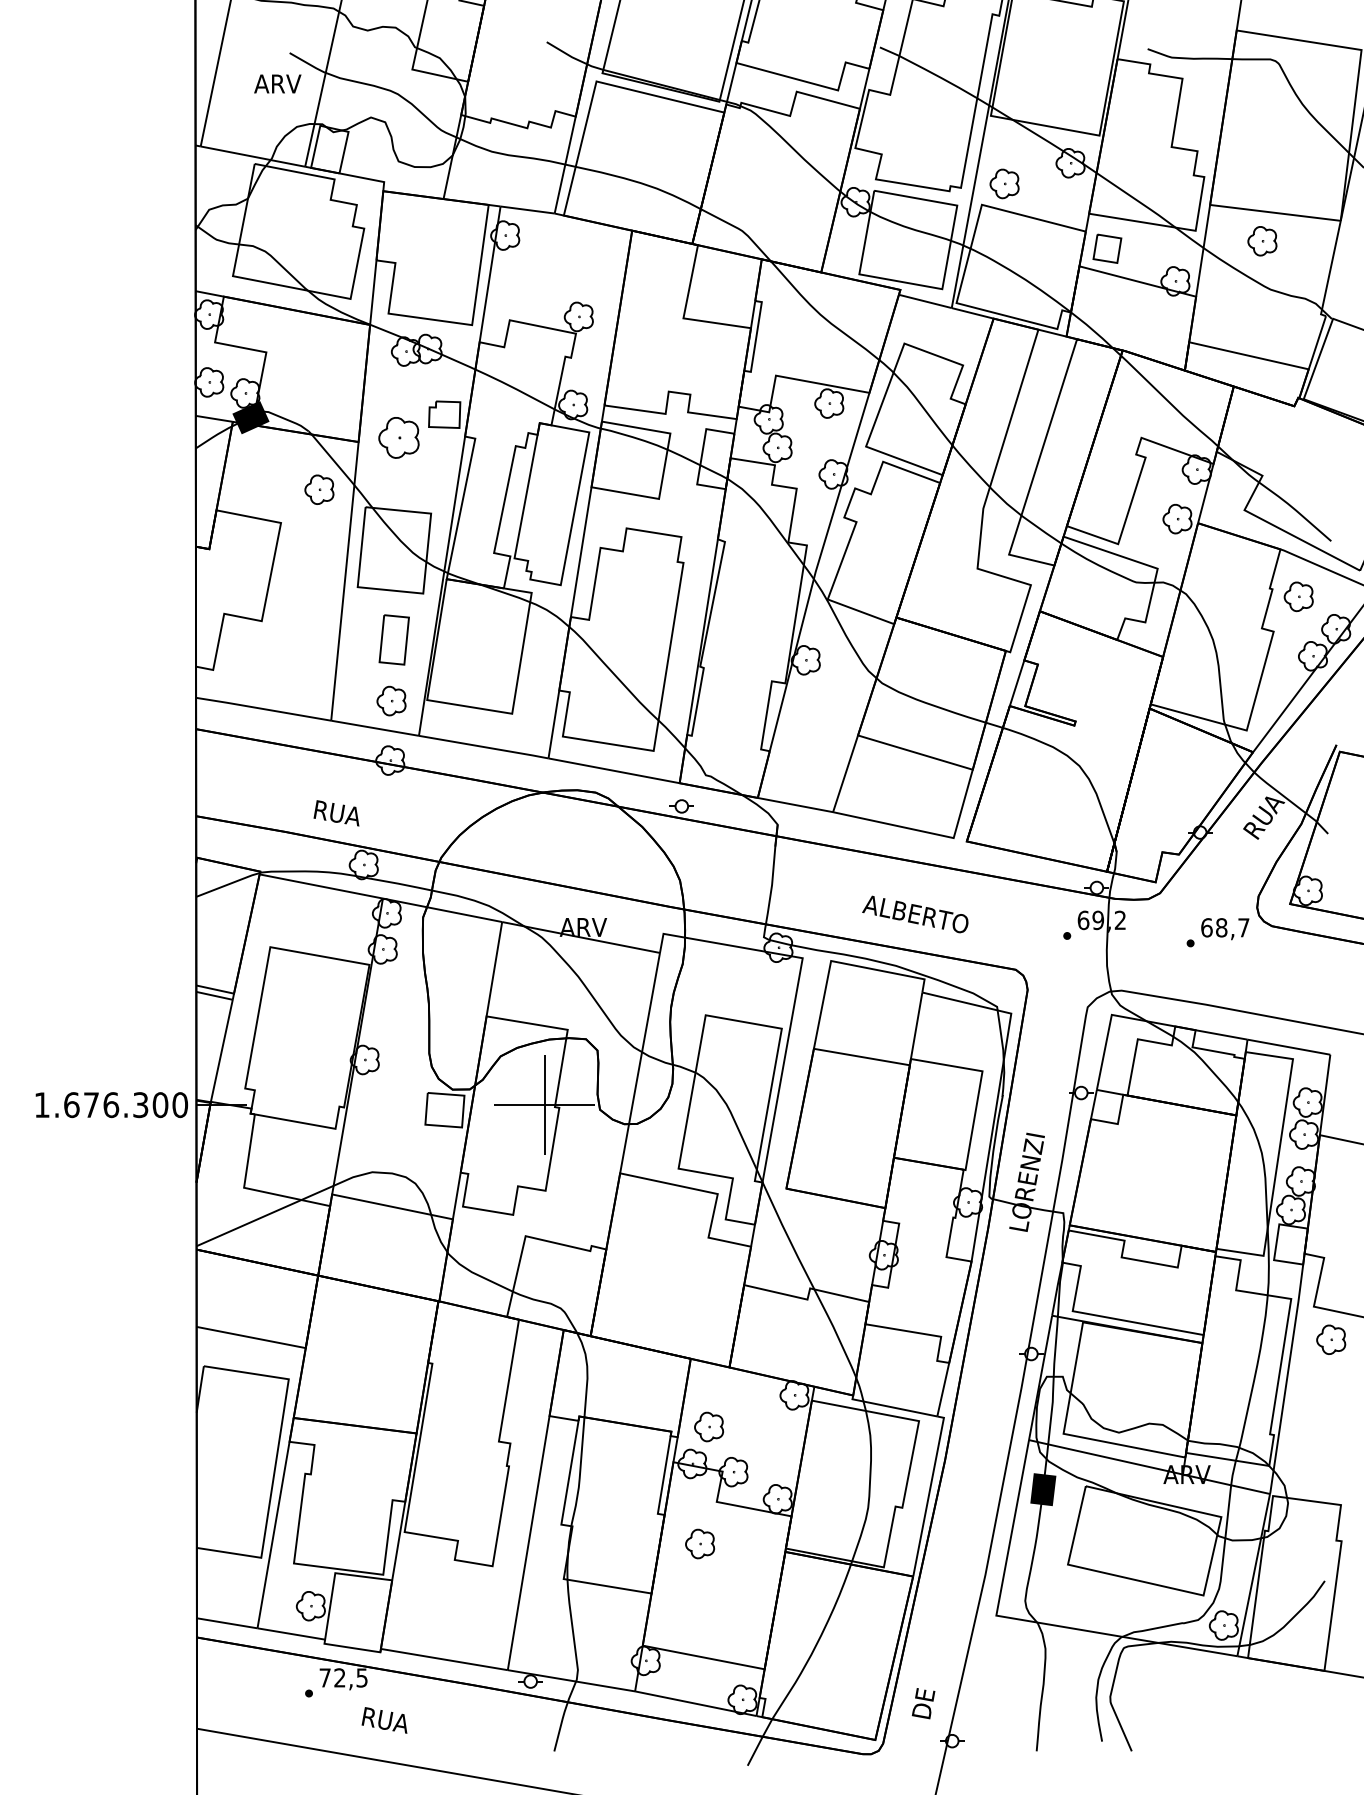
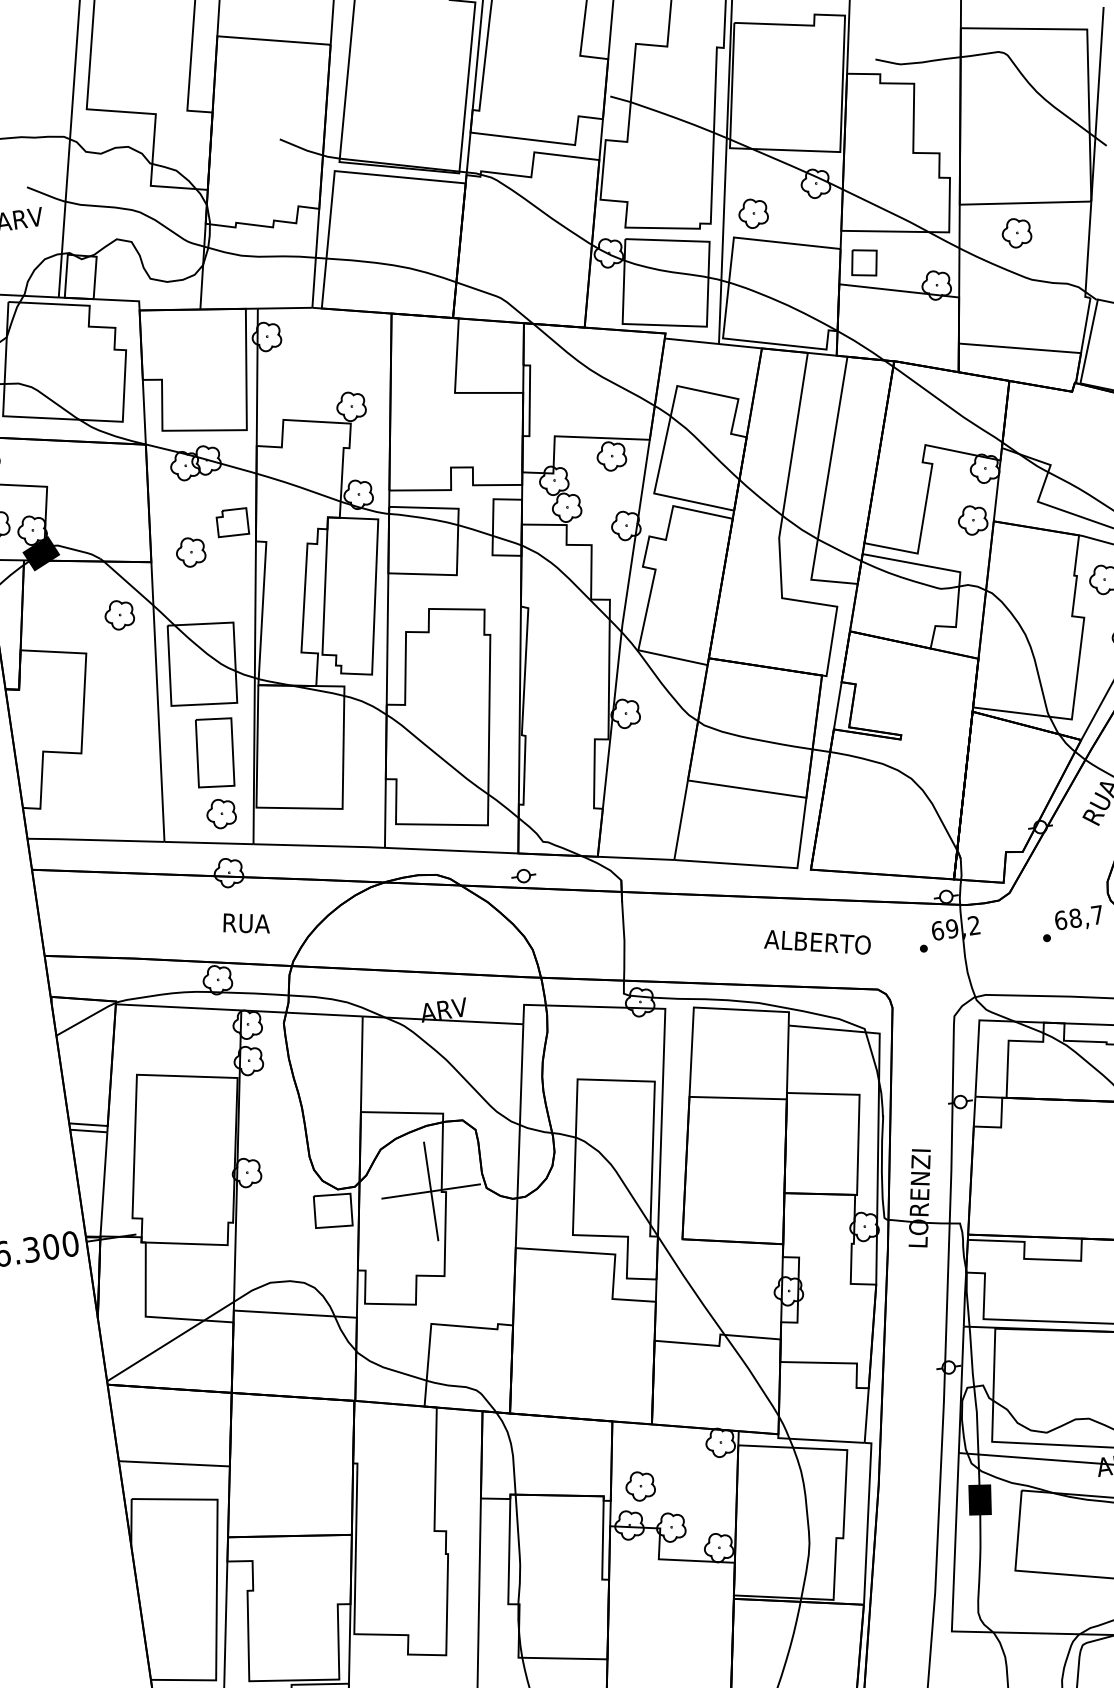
part: (399, 437) -> (191, 551), size x0.71
part: (394, 639) -> (215, 752), size x1.43
text: (336, 813) -> (245, 923), moved
text: (915, 914) -> (817, 942), moved
part: (699, 1543) -> (647, 1602), removed

